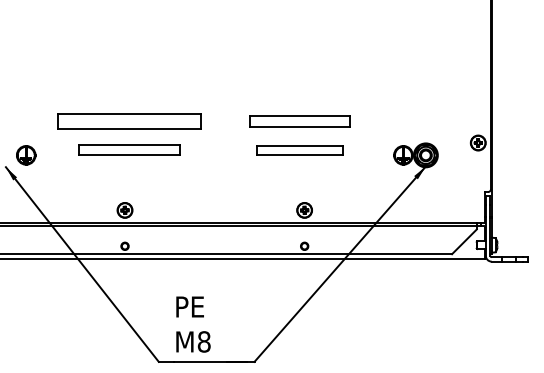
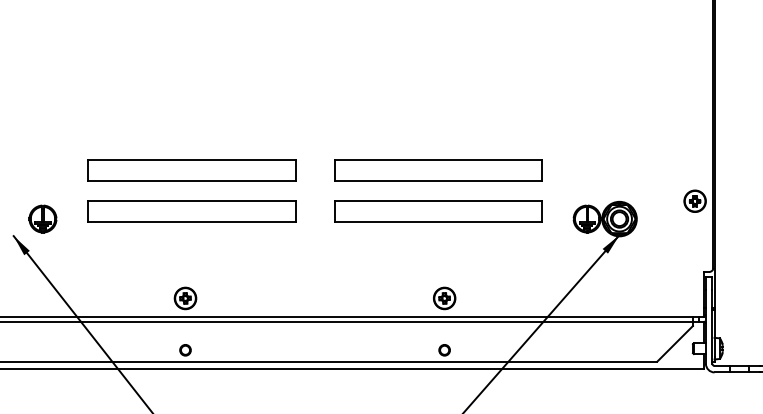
part: (299, 121) -> (437, 170), size x1.43
part: (129, 150) -> (191, 212), size x1.43
part: (299, 150) -> (437, 212), size x1.67

